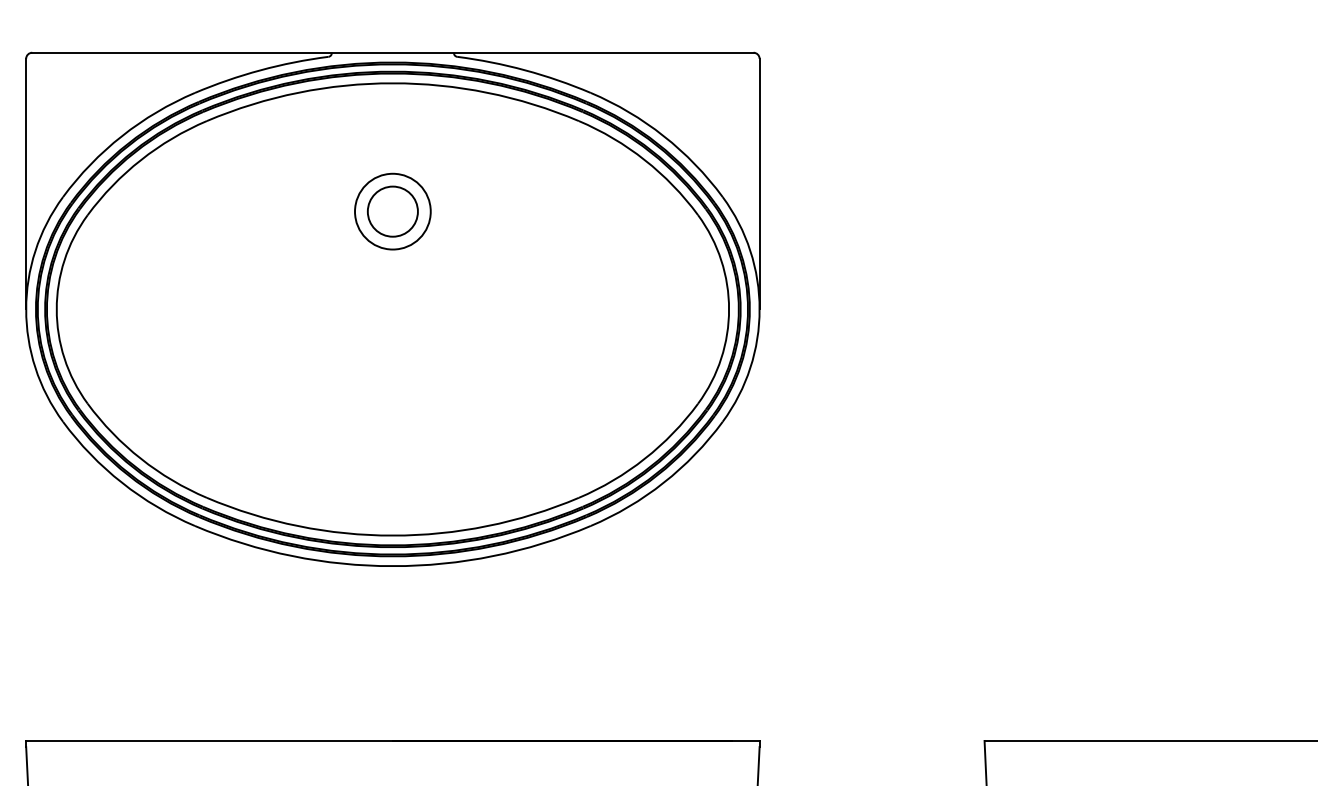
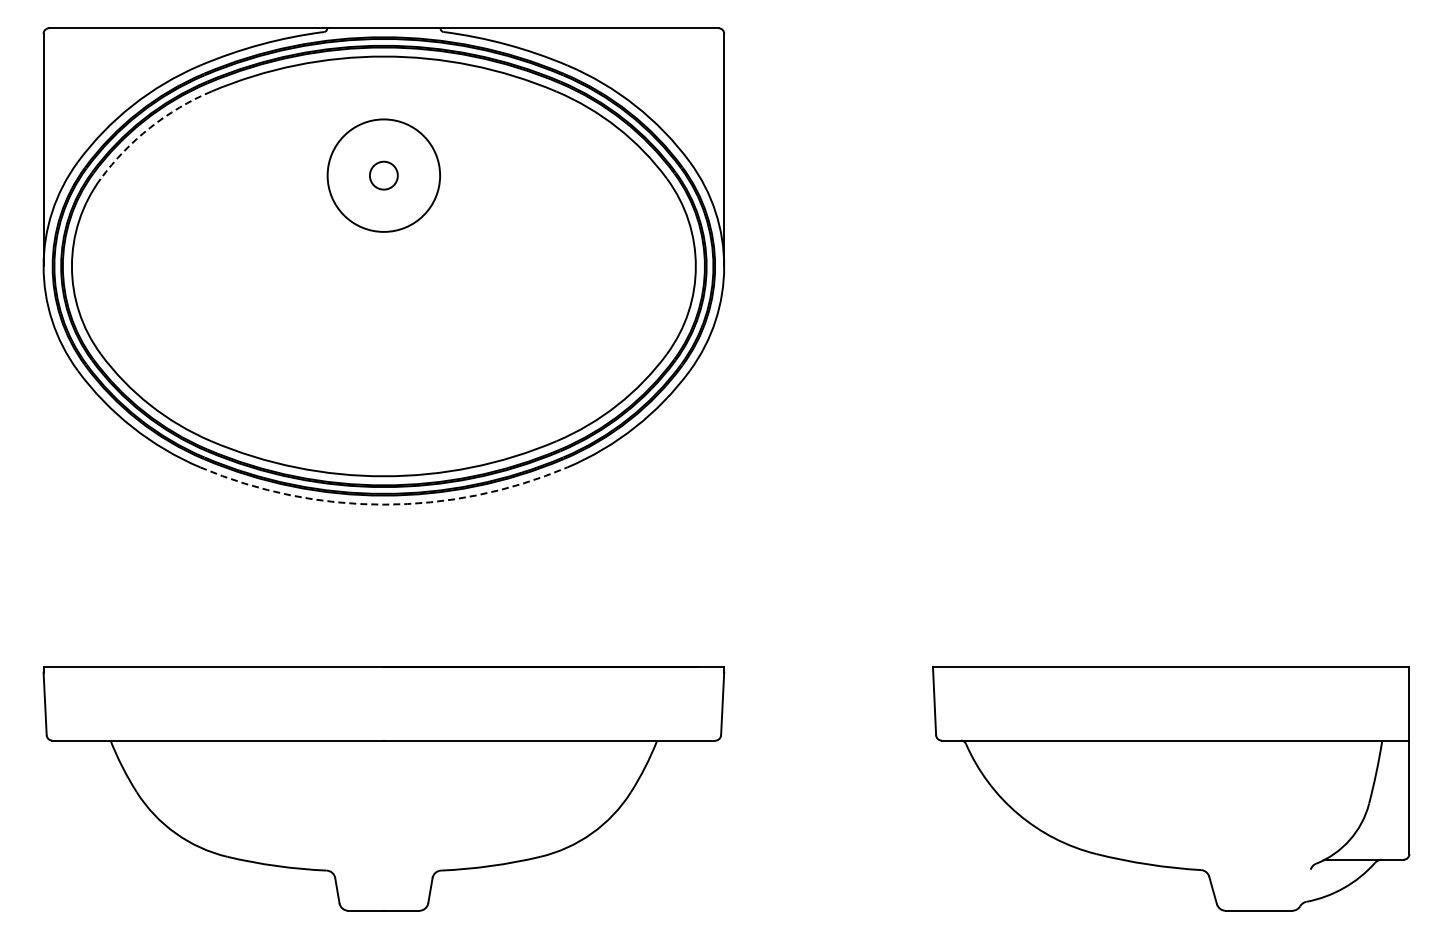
arc: (141, 159) -> (150, 127), solid -> dashed
circle: (392, 211) -> (383, 175), size x0.6
circle: (392, 211) -> (383, 175), size x1.6
arc: (392, 565) -> (383, 504), solid -> dashed

